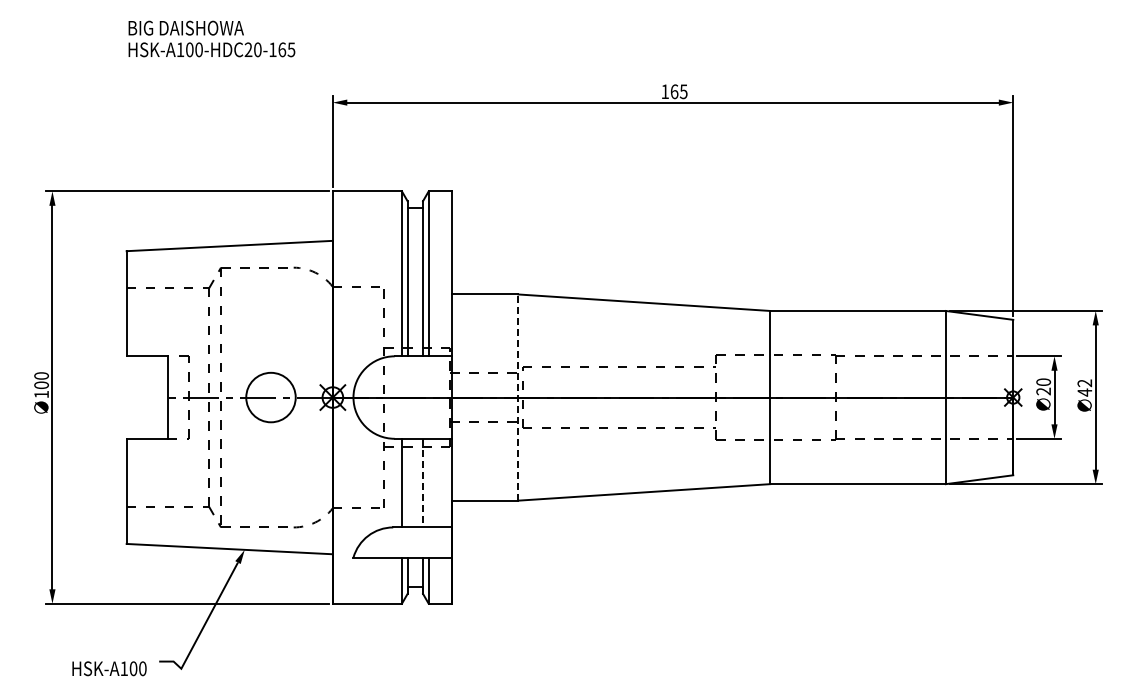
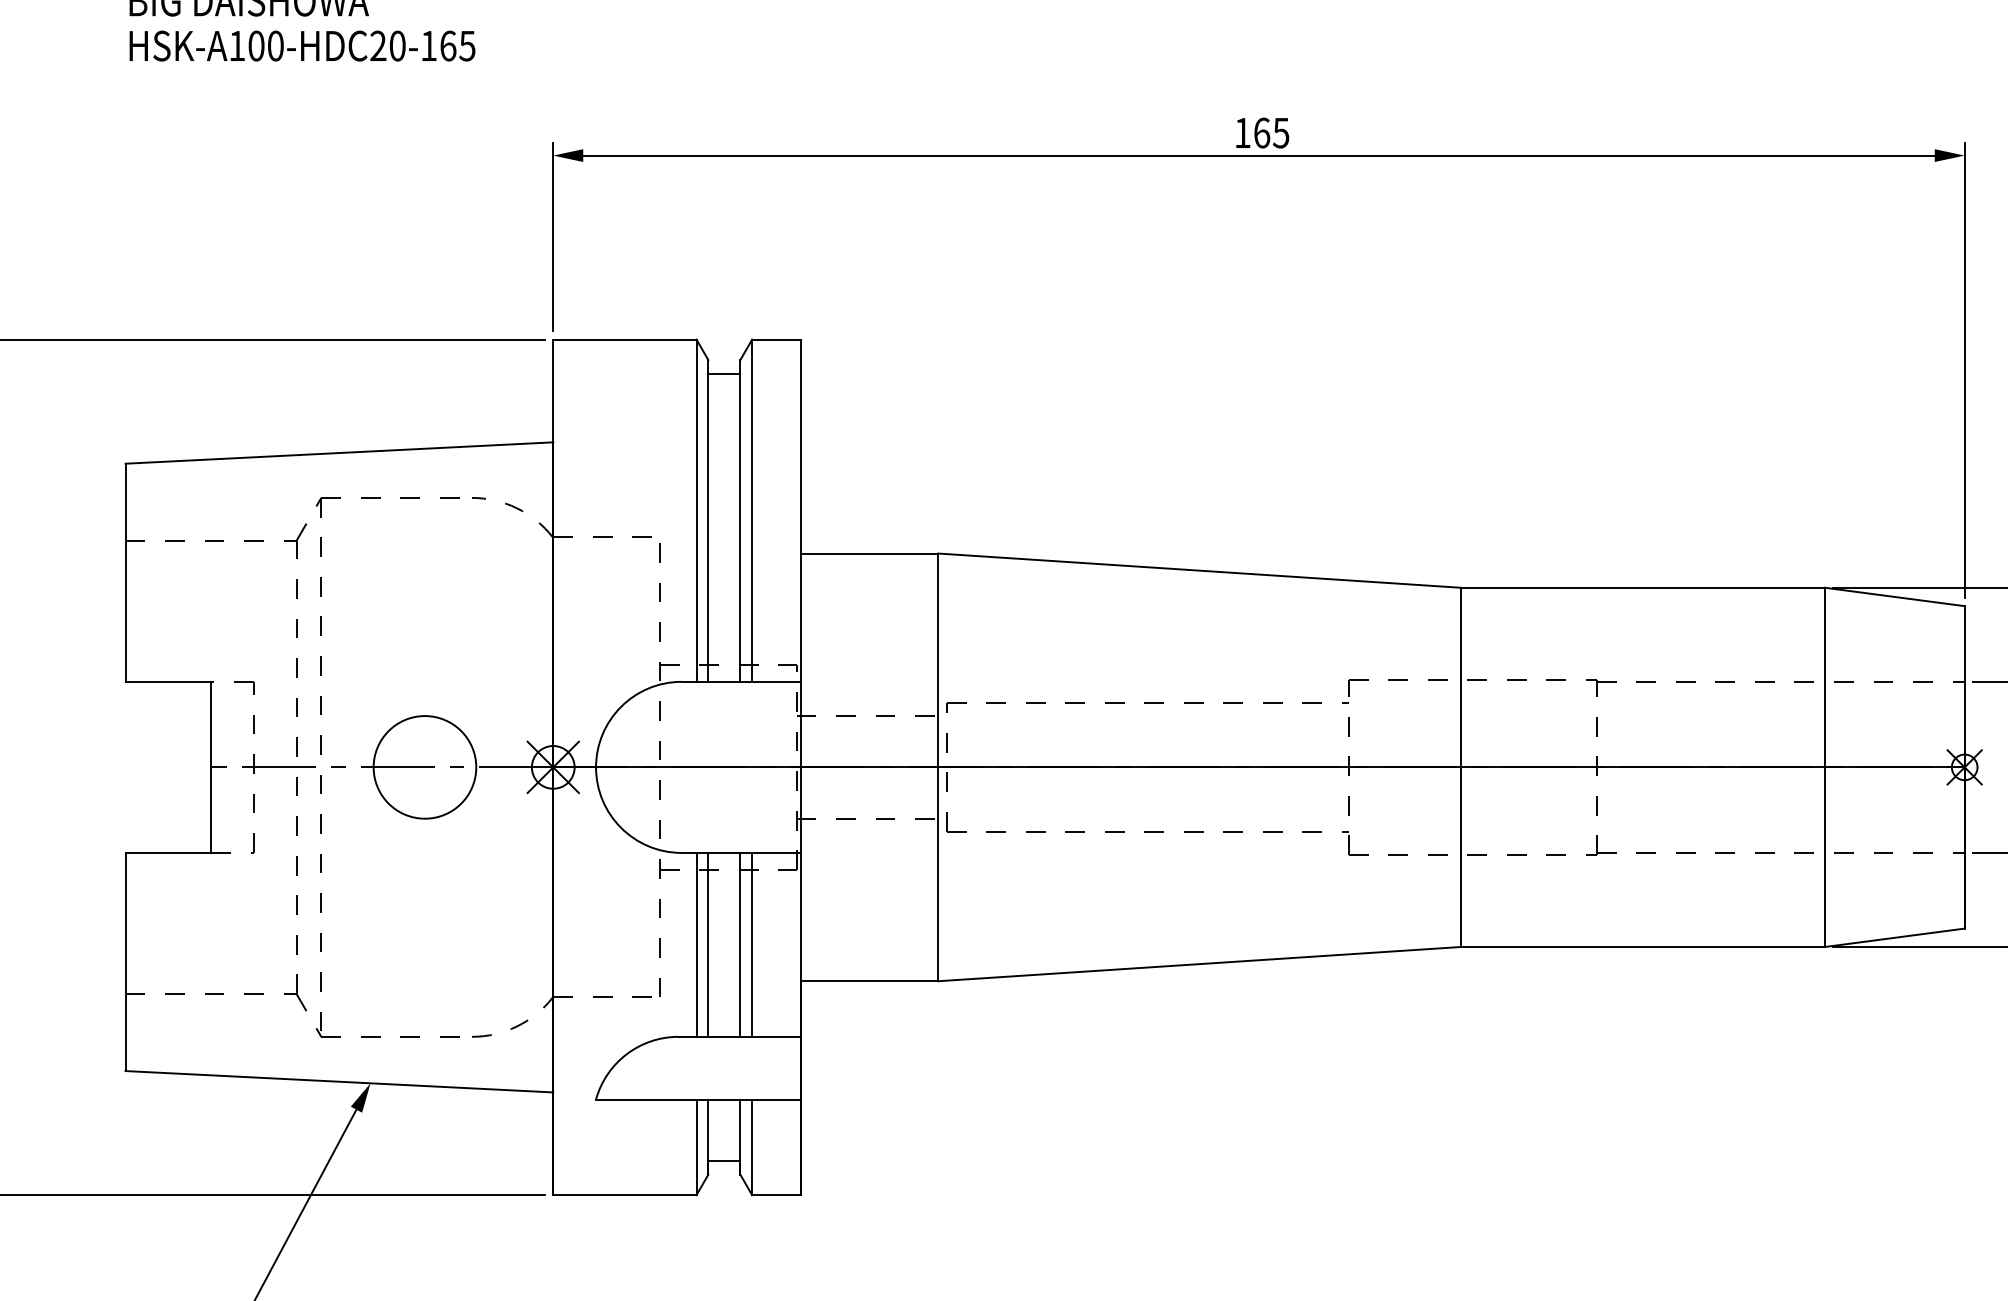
line: (518, 397) -> (938, 767), dashed -> solid
line: (407, 482) -> (708, 943), added
line: (428, 482) -> (751, 943), added
line: (423, 483) -> (741, 945), dashed -> solid

